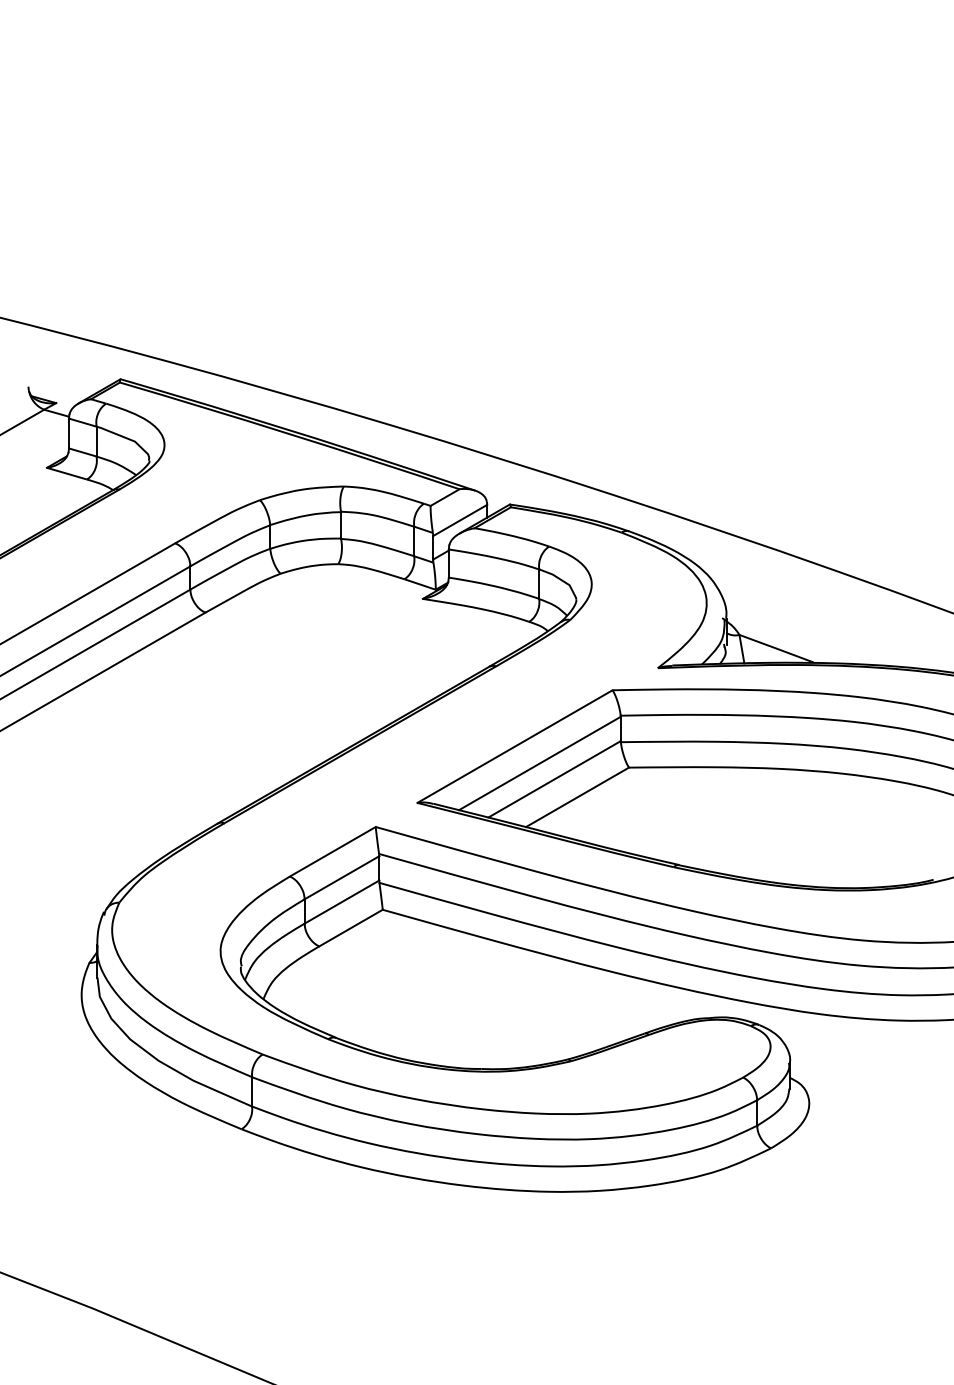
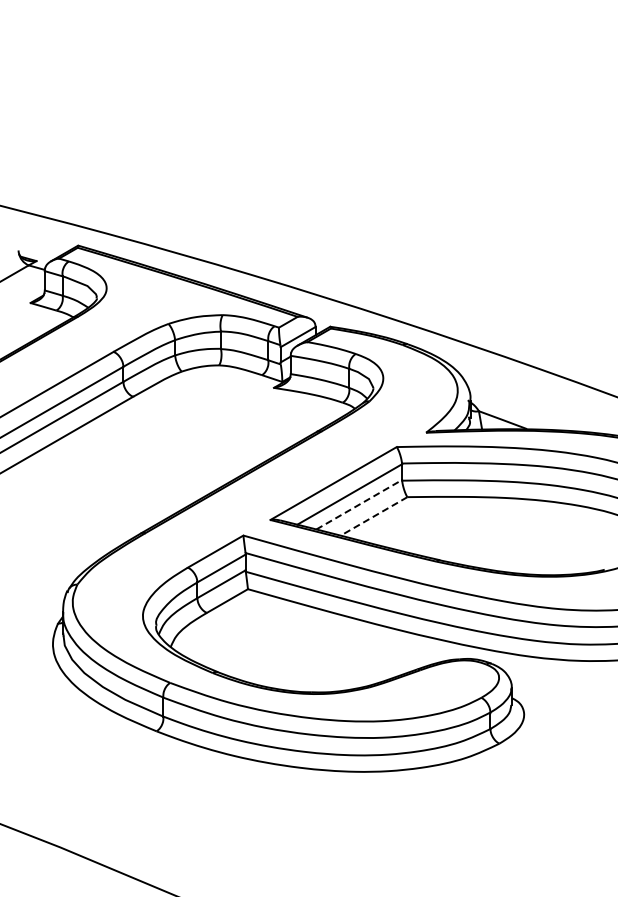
line: (554, 778) -> (359, 504), solid -> dashed
line: (576, 797) -> (373, 516), solid -> dashed

